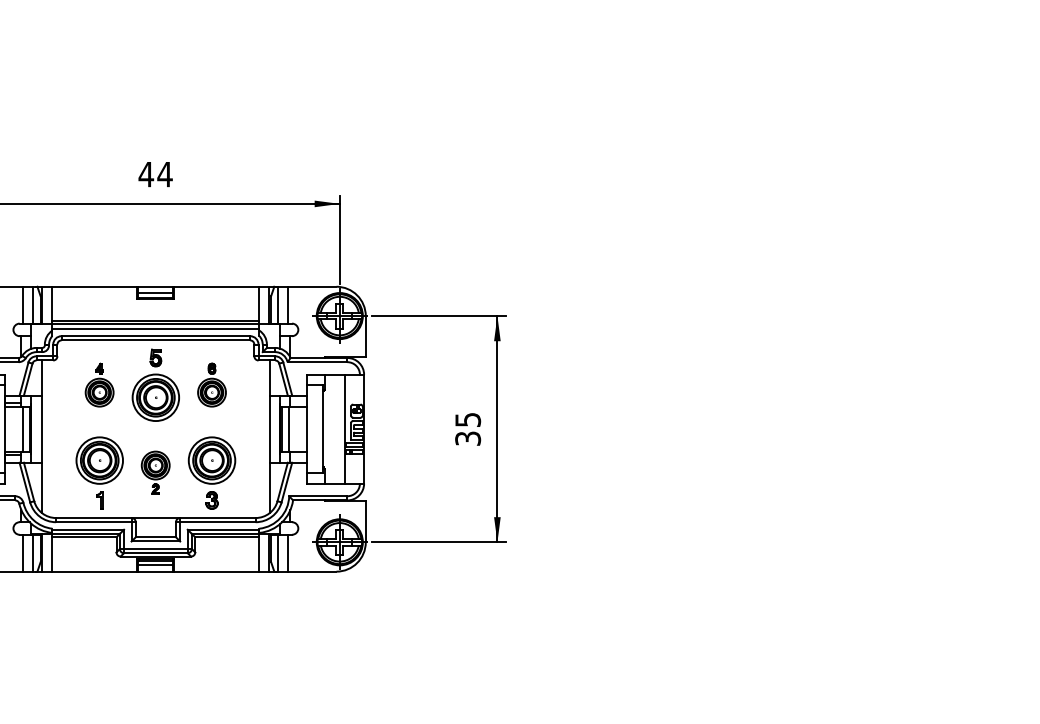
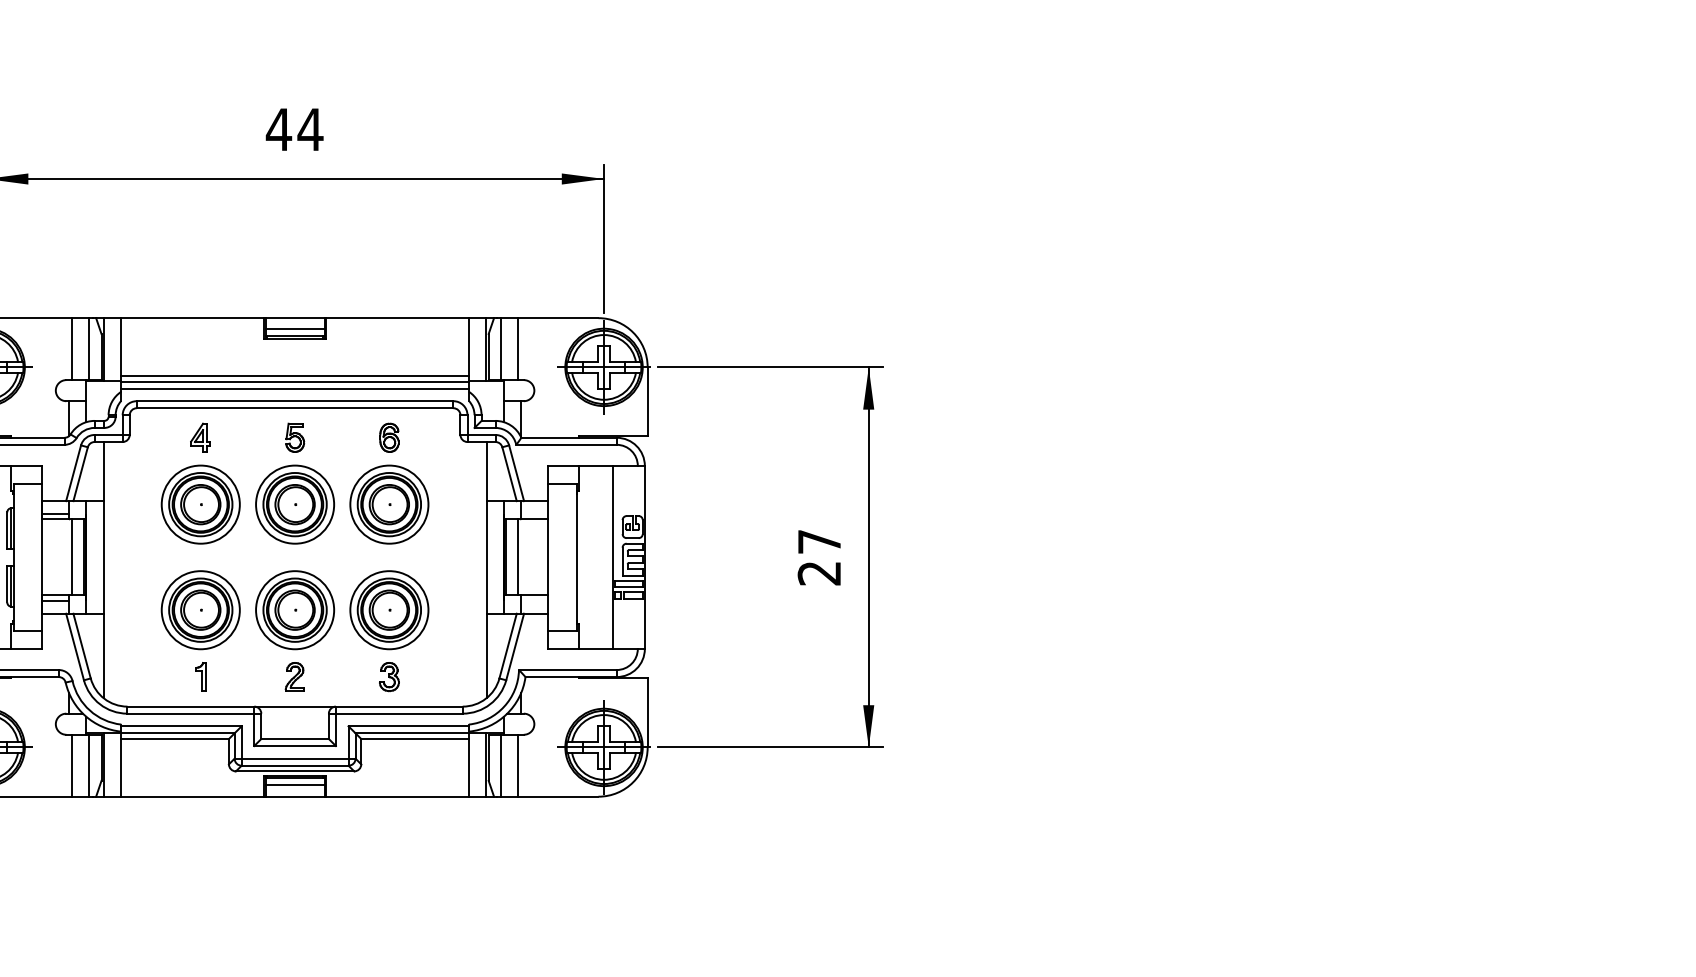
part: (99, 384) -> (200, 482), size x1.67
part: (211, 384) -> (388, 482), size x1.67
text: (468, 429) -> (820, 557), 35 -> 27
part: (155, 472) -> (294, 630), size x1.67

